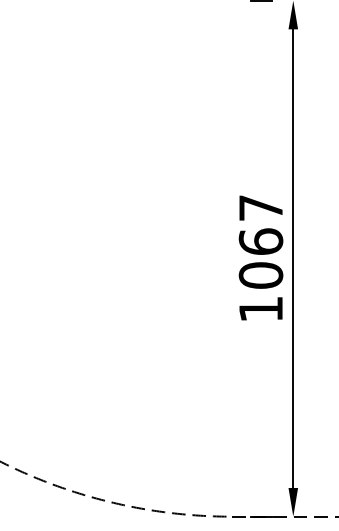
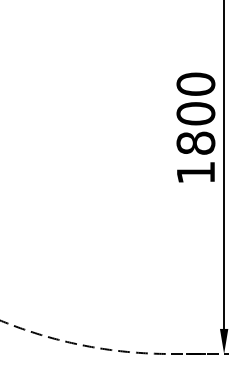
text: (260, 241) -> (195, 113), 1067 -> 1800

